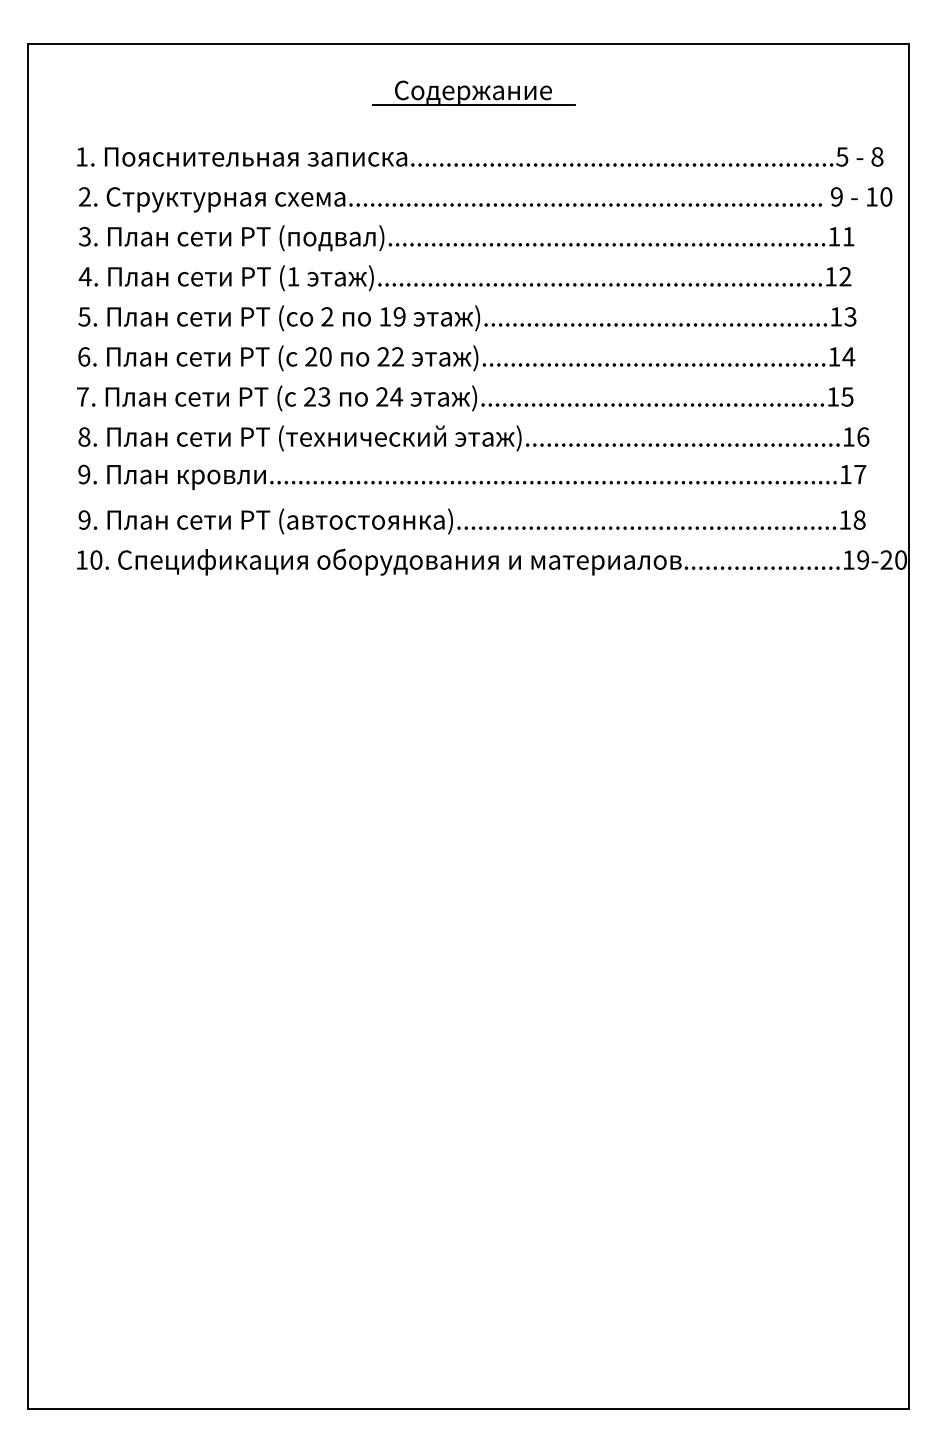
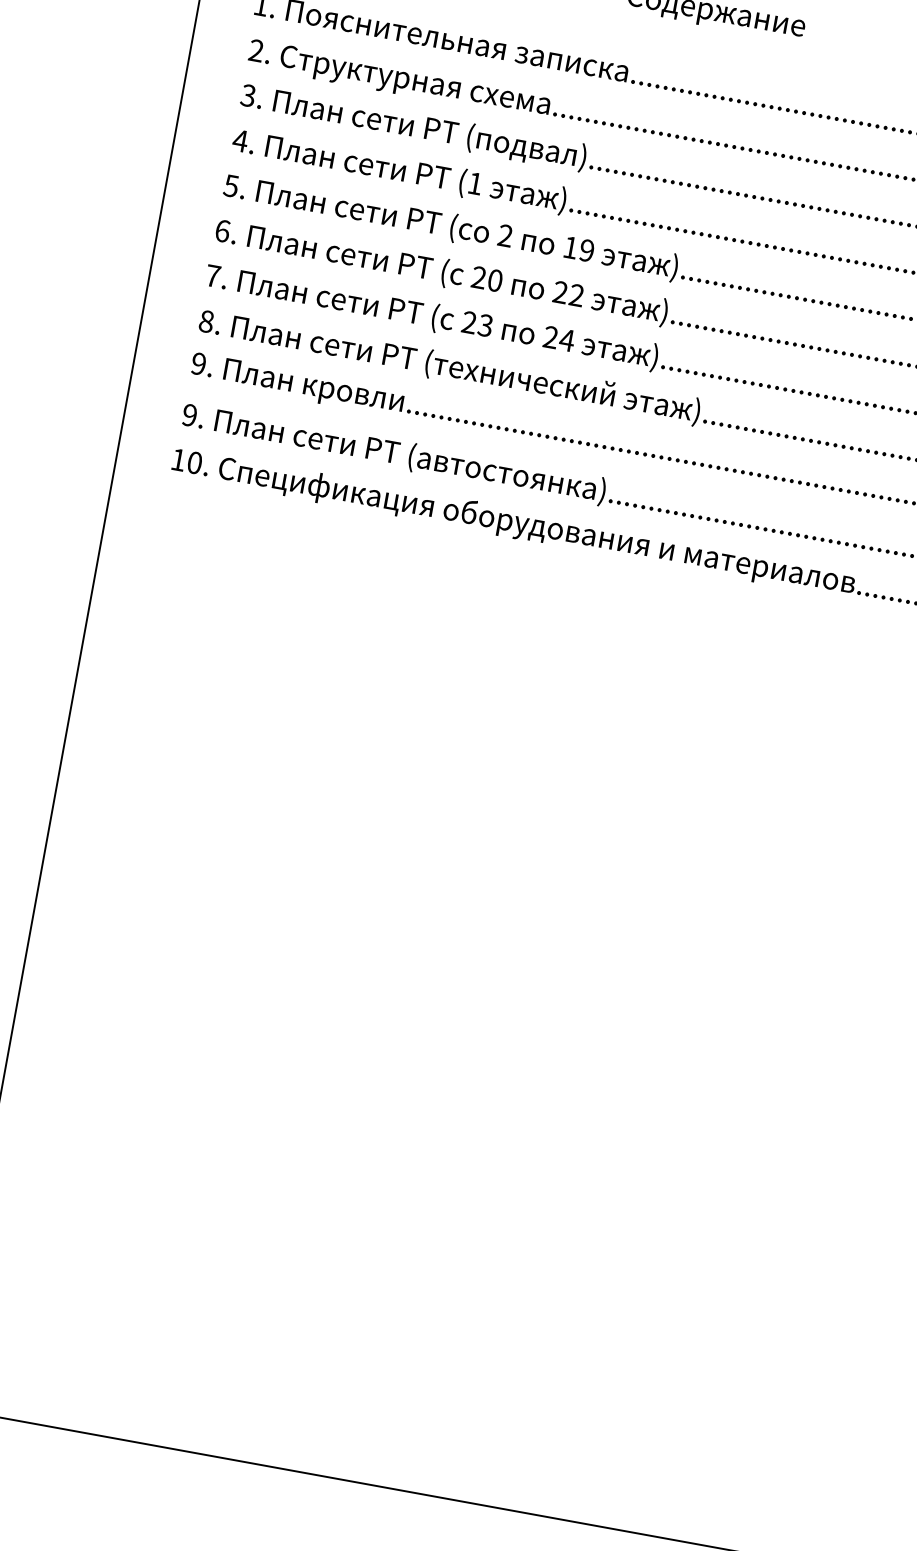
line: (473, 104) -> (713, 26), removed

